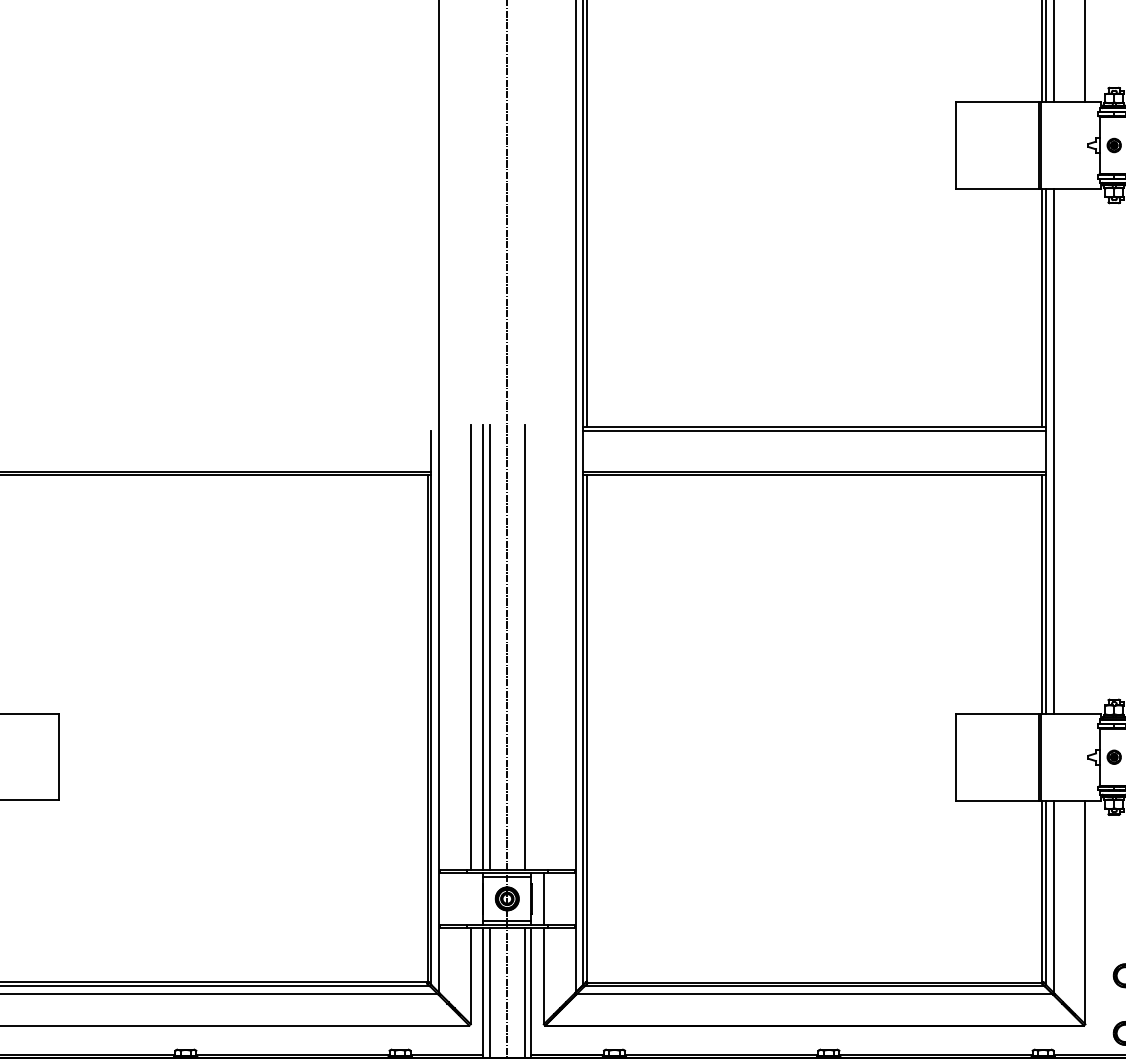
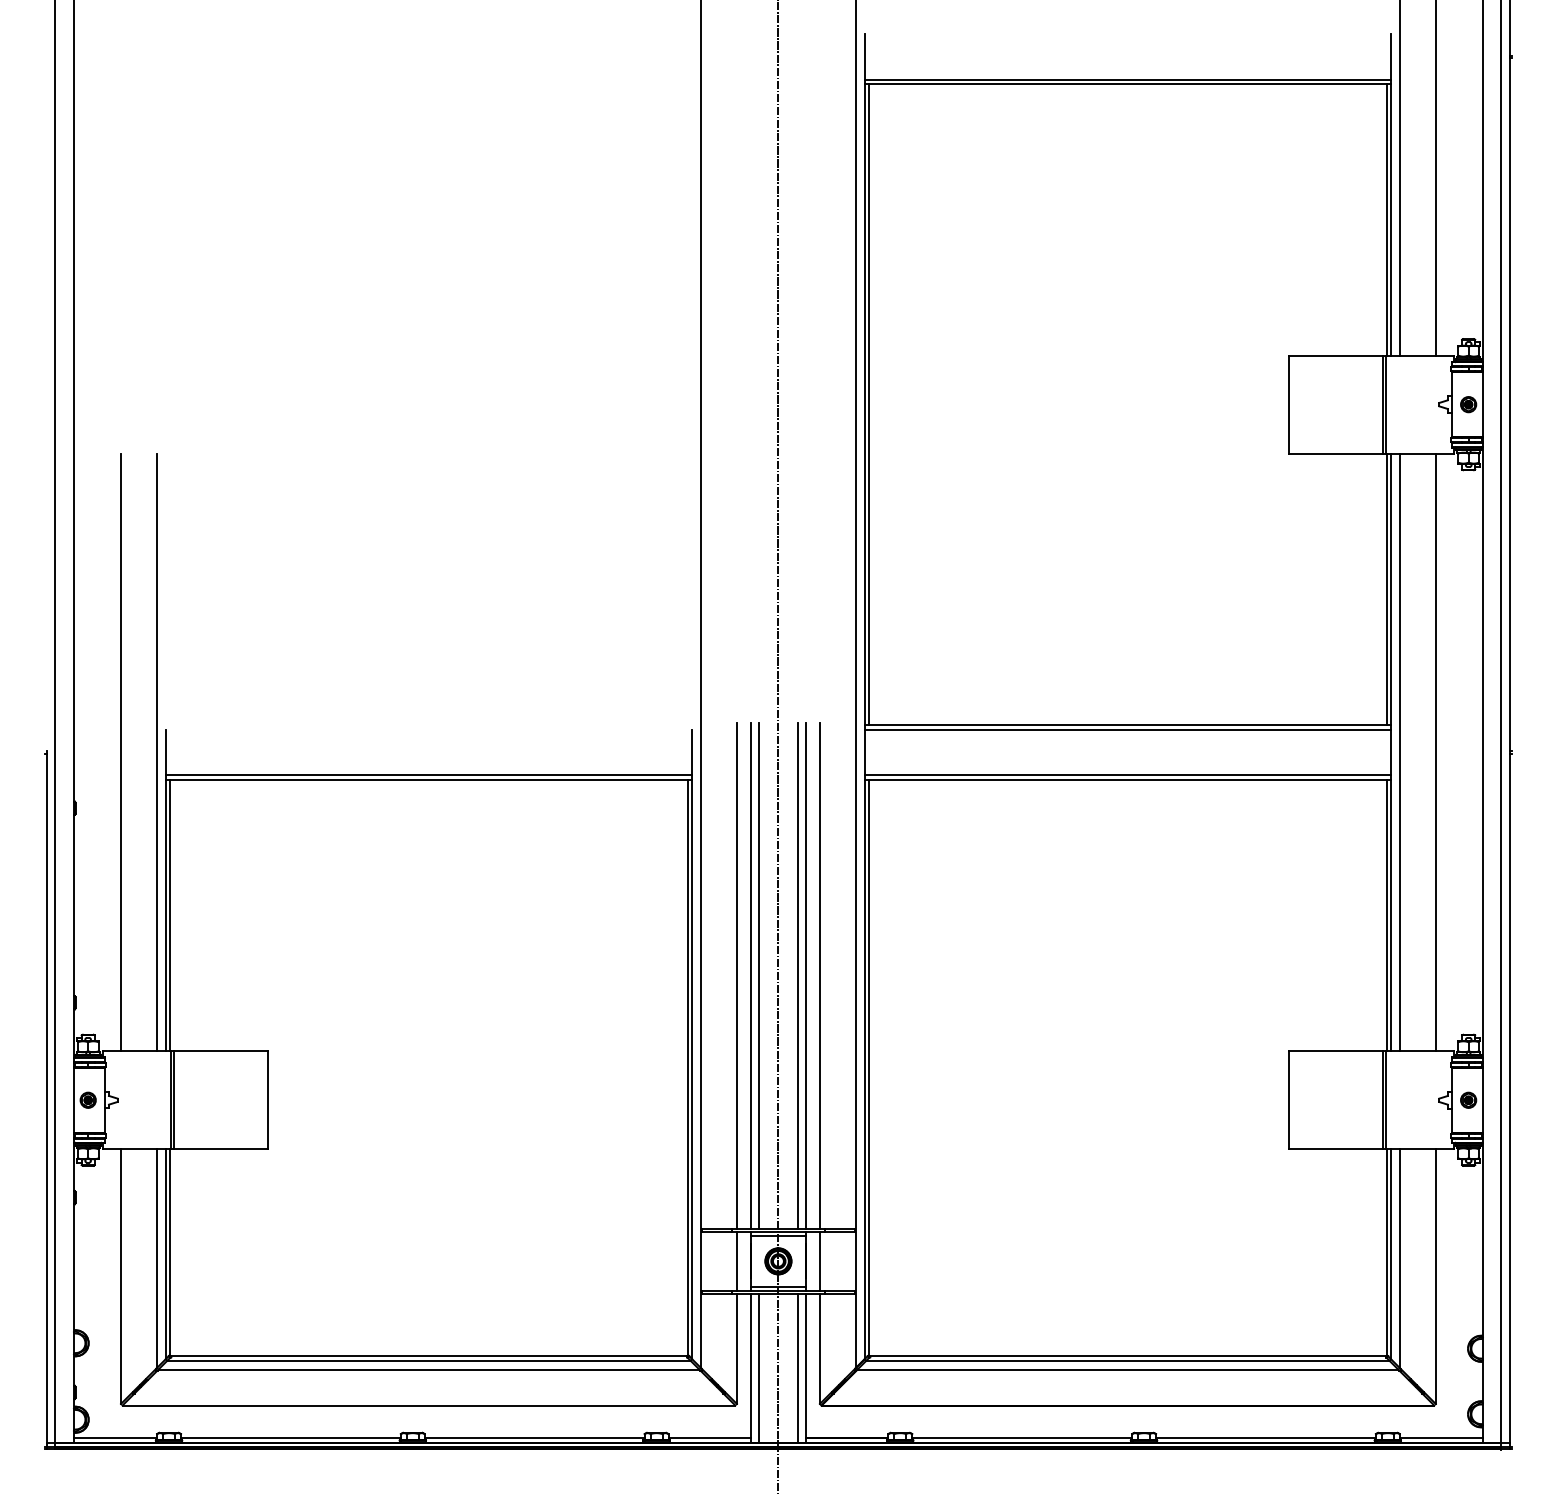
line: (1085, 451) -> (1435, 752), added
line: (531, 647) -> (805, 975), added
line: (543, 647) -> (819, 975), added
line: (470, 898) -> (736, 1260), added

